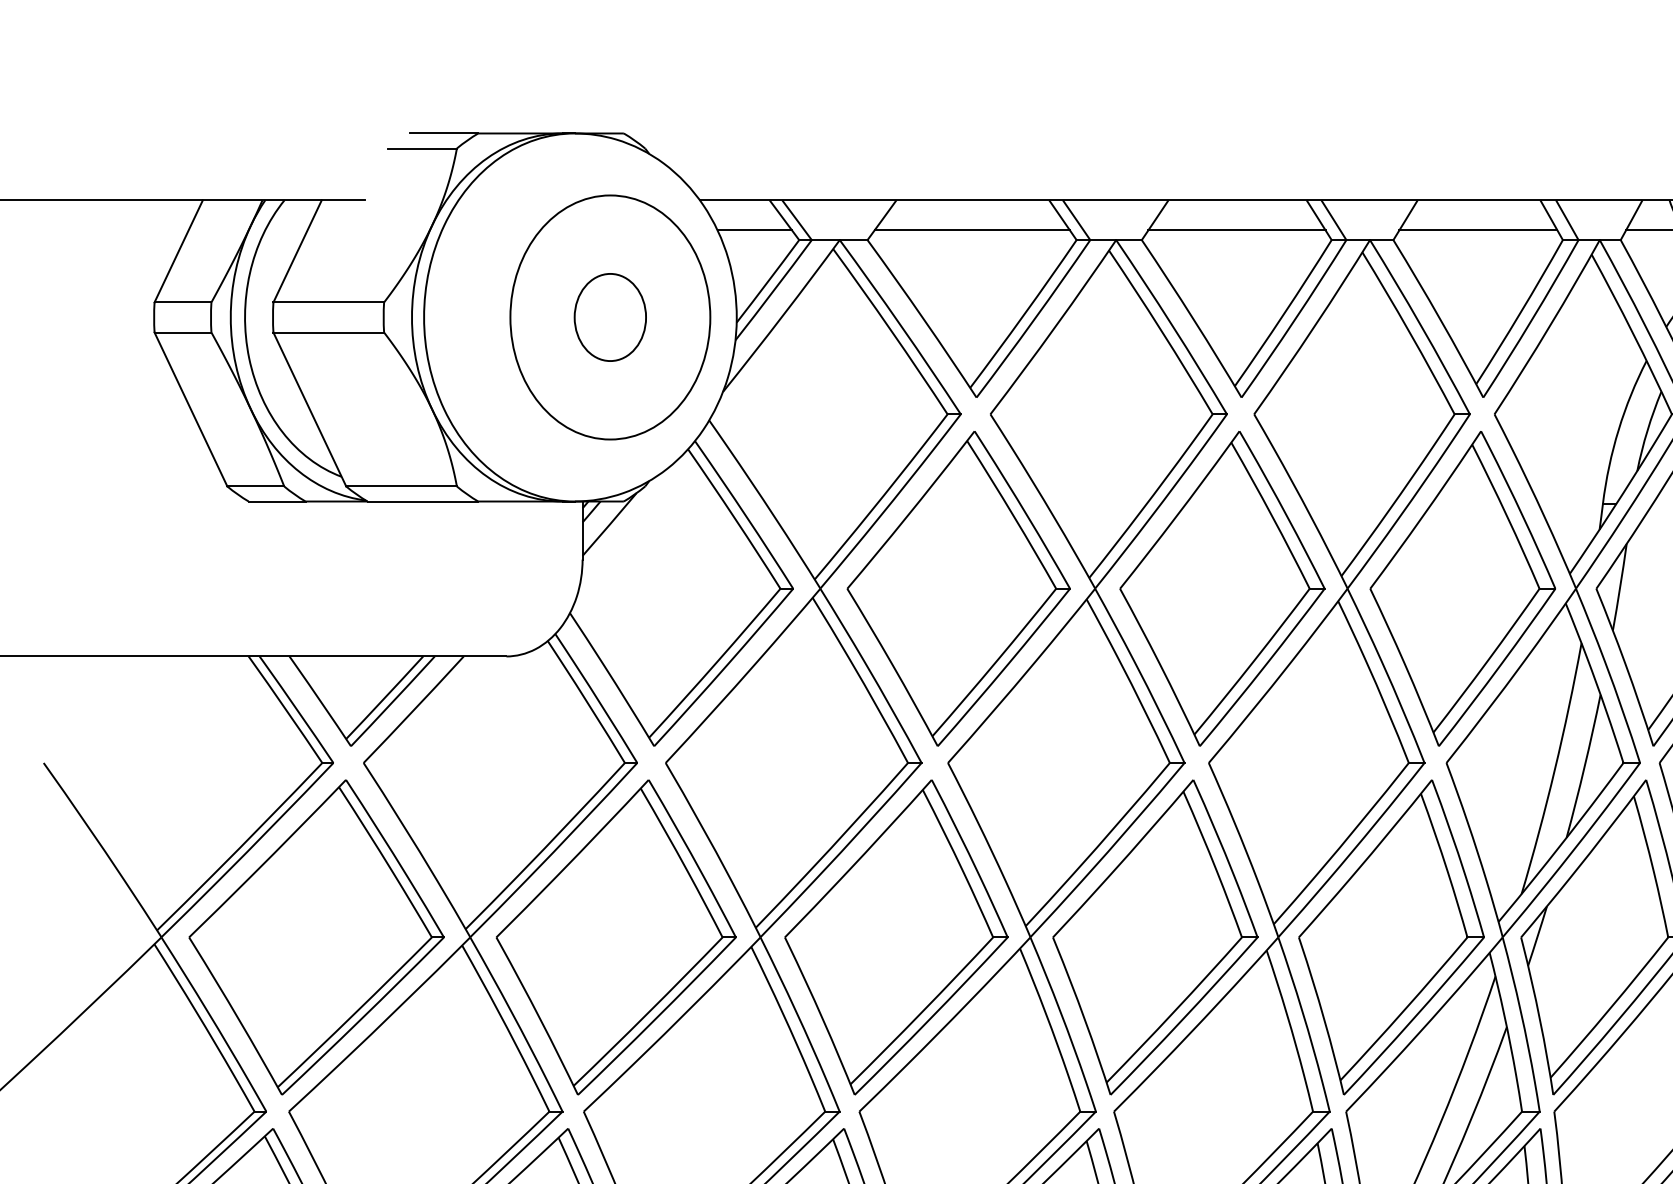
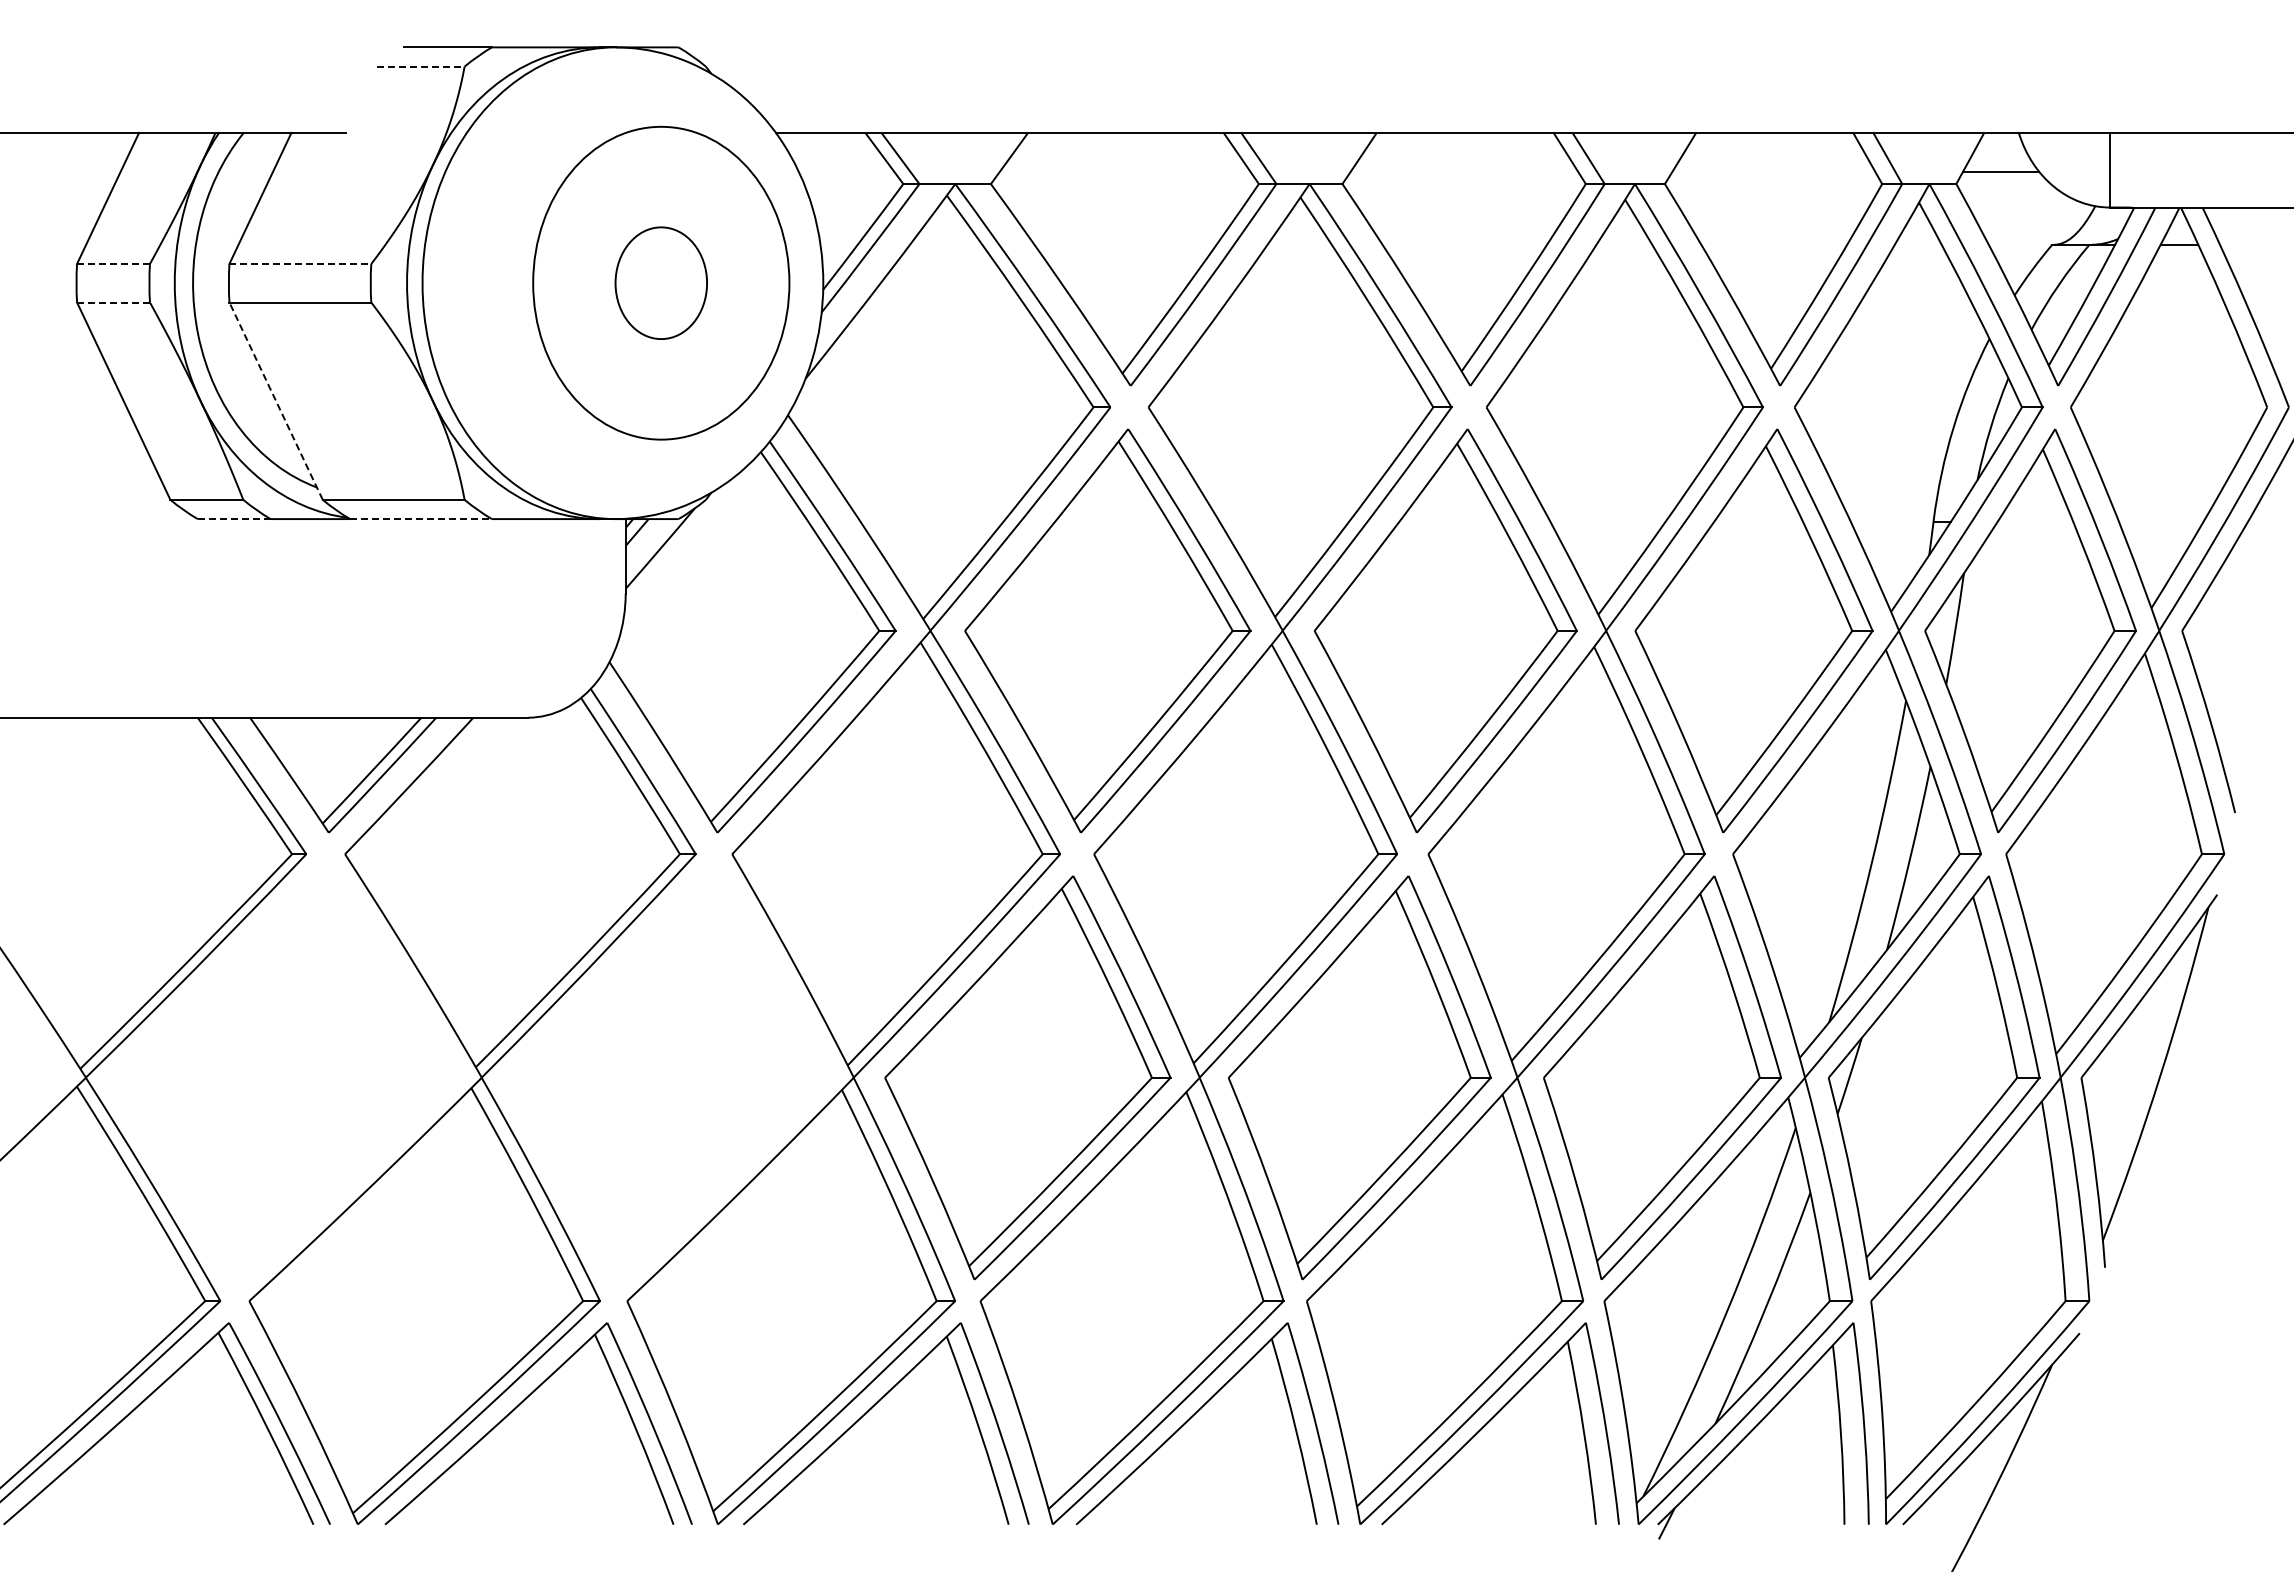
line: (422, 148) -> (420, 66), solid -> dashed
line: (754, 230) -> (846, 171), removed
line: (972, 230) -> (1125, 171), removed
line: (1236, 230) -> (1463, 171), removed
line: (1478, 230) -> (1773, 171), removed
line: (182, 302) -> (113, 263), solid -> dashed
line: (328, 302) -> (300, 263), solid -> dashed
line: (182, 332) -> (113, 302), solid -> dashed
line: (309, 408) -> (275, 400), solid -> dashed
line: (276, 501) -> (233, 519), solid -> dashed
line: (423, 501) -> (421, 519), solid -> dashed
part: (316, 937) -> (284, 1077), removed
part: (615, 937) -> (668, 1077), removed

